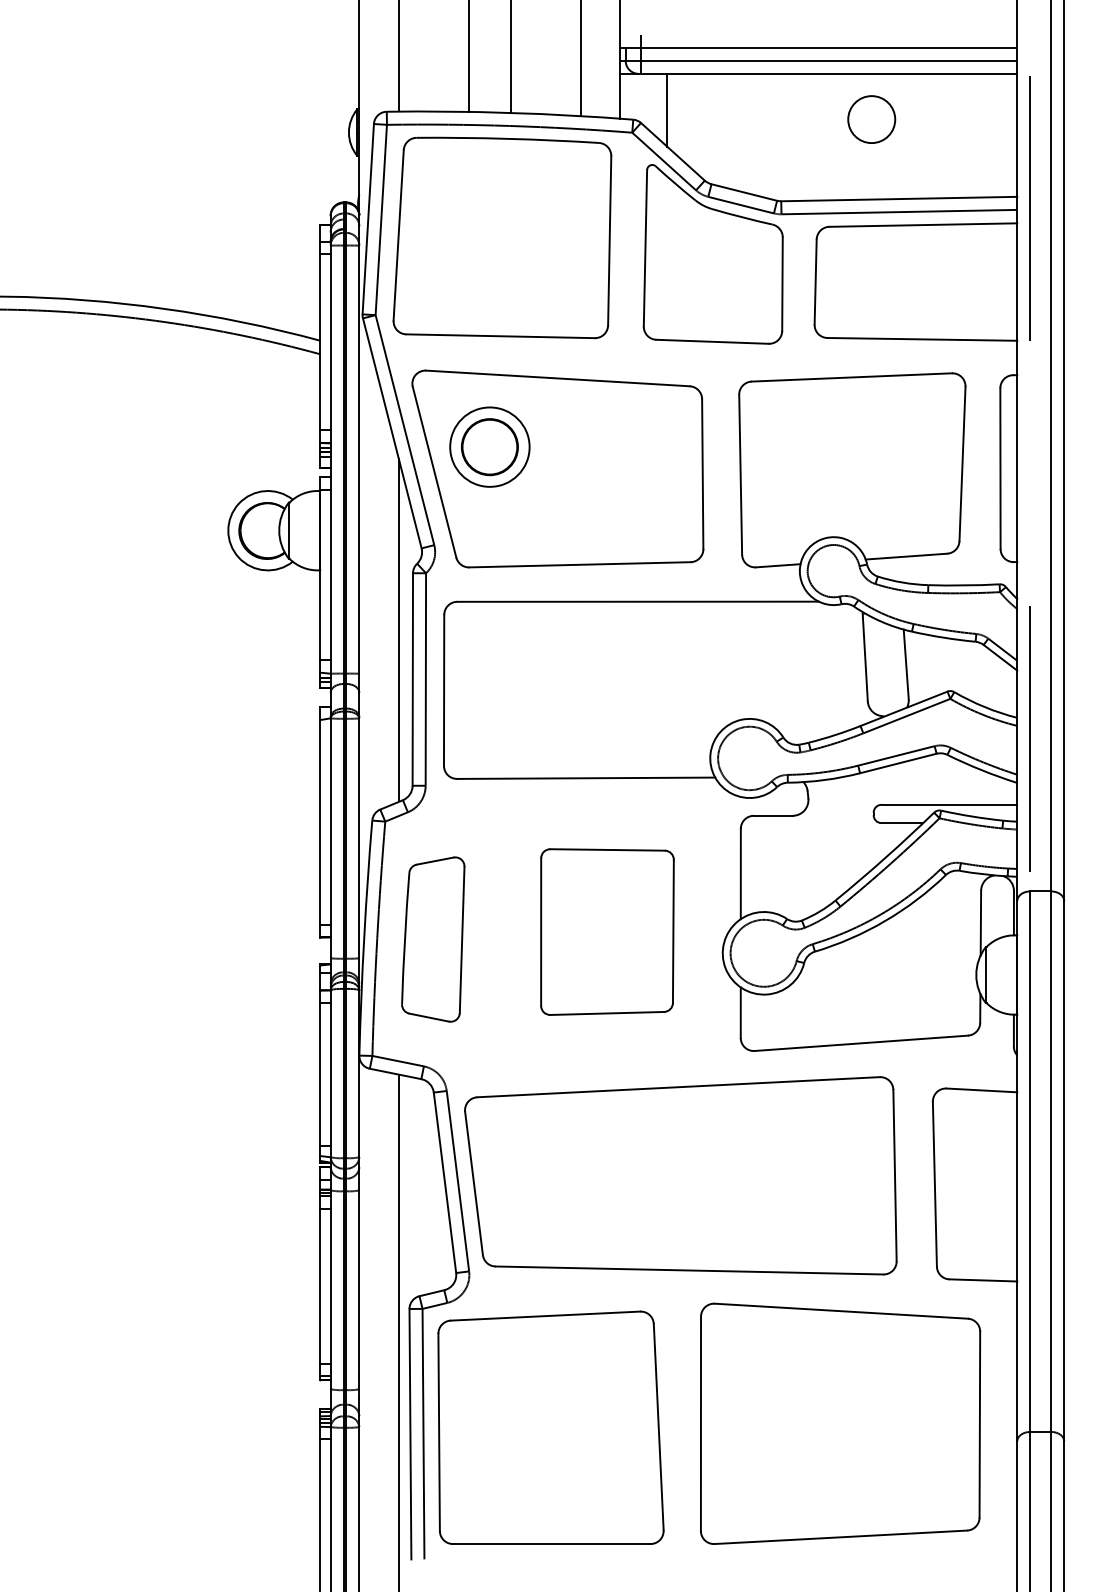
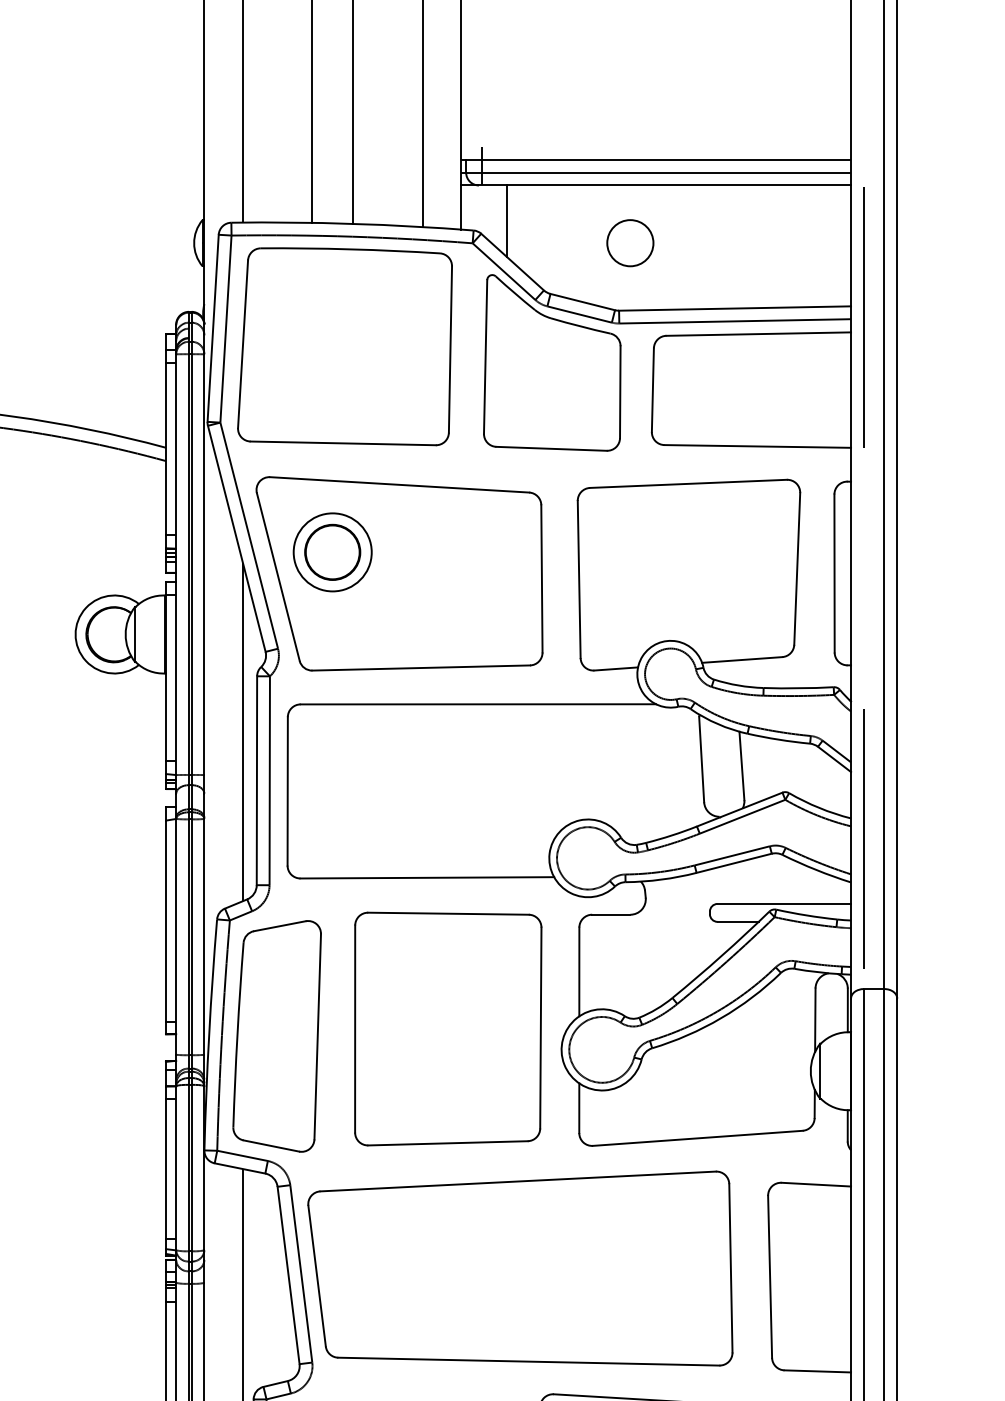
circle: (871, 119) -> (630, 243), moved
part: (607, 931) -> (448, 1028), size x1.43
part: (432, 939) -> (276, 1036), size x1.43

